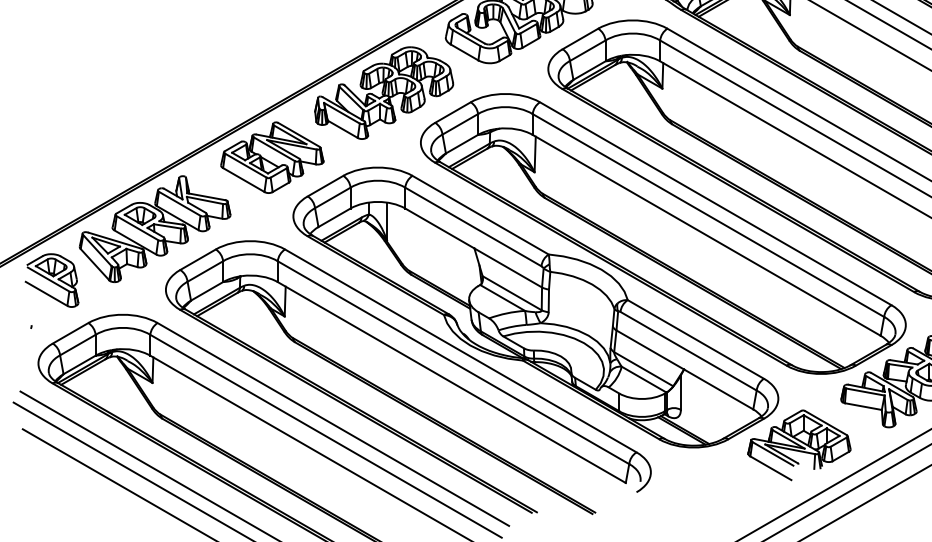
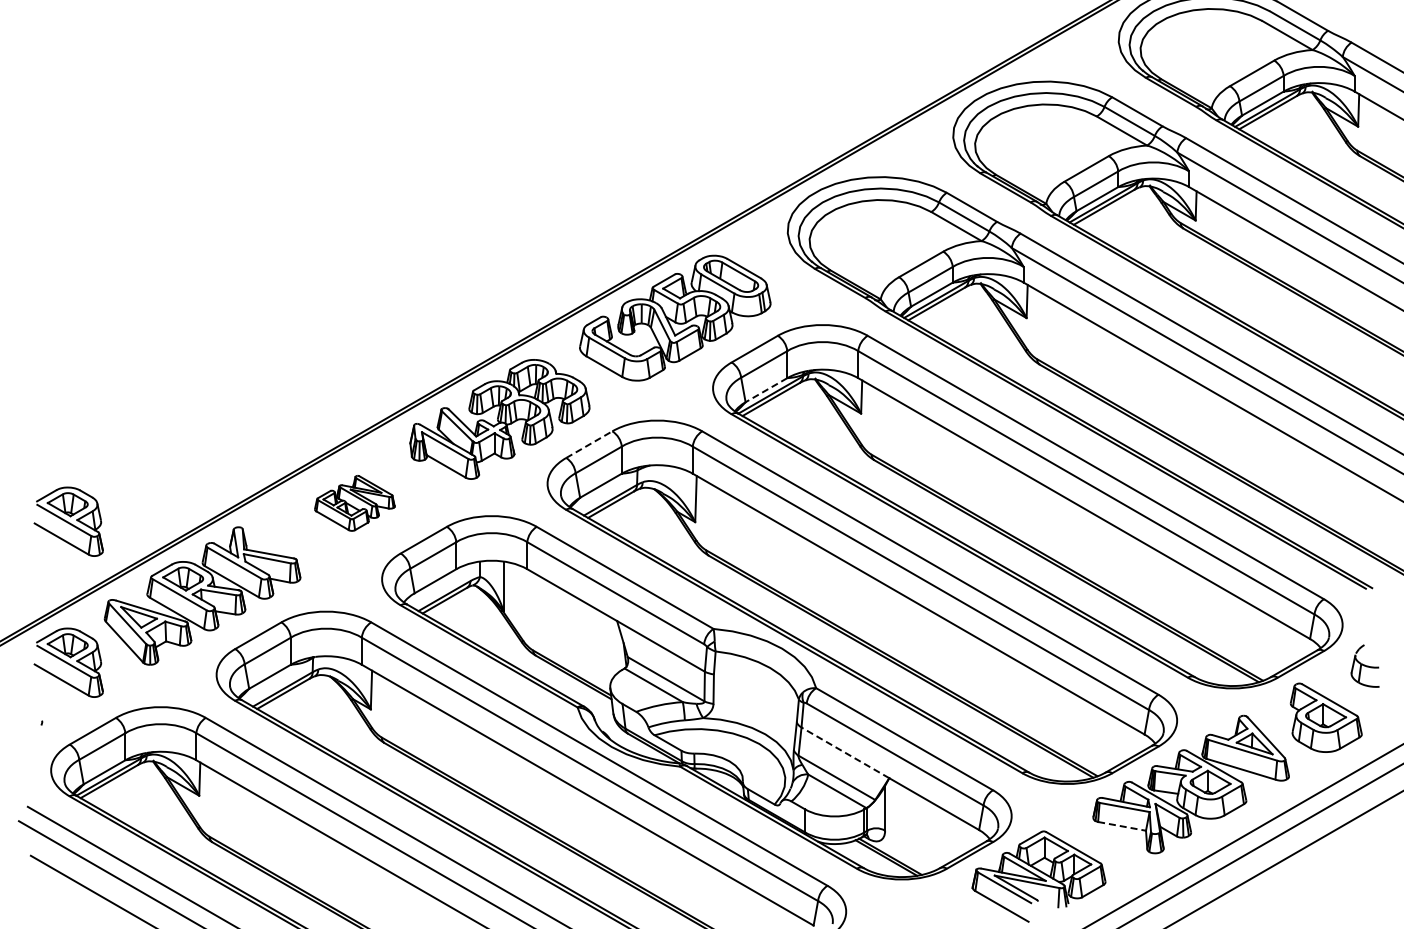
line: (589, 70) -> (766, 390), solid -> dashed
line: (453, 112) -> (589, 444), solid -> dashed
part: (272, 157) -> (354, 503), size x0.6
part: (51, 171) -> (68, 521), added
line: (650, 349) -> (845, 752), solid -> dashed
line: (863, 406) -> (1122, 826), solid -> dashed

